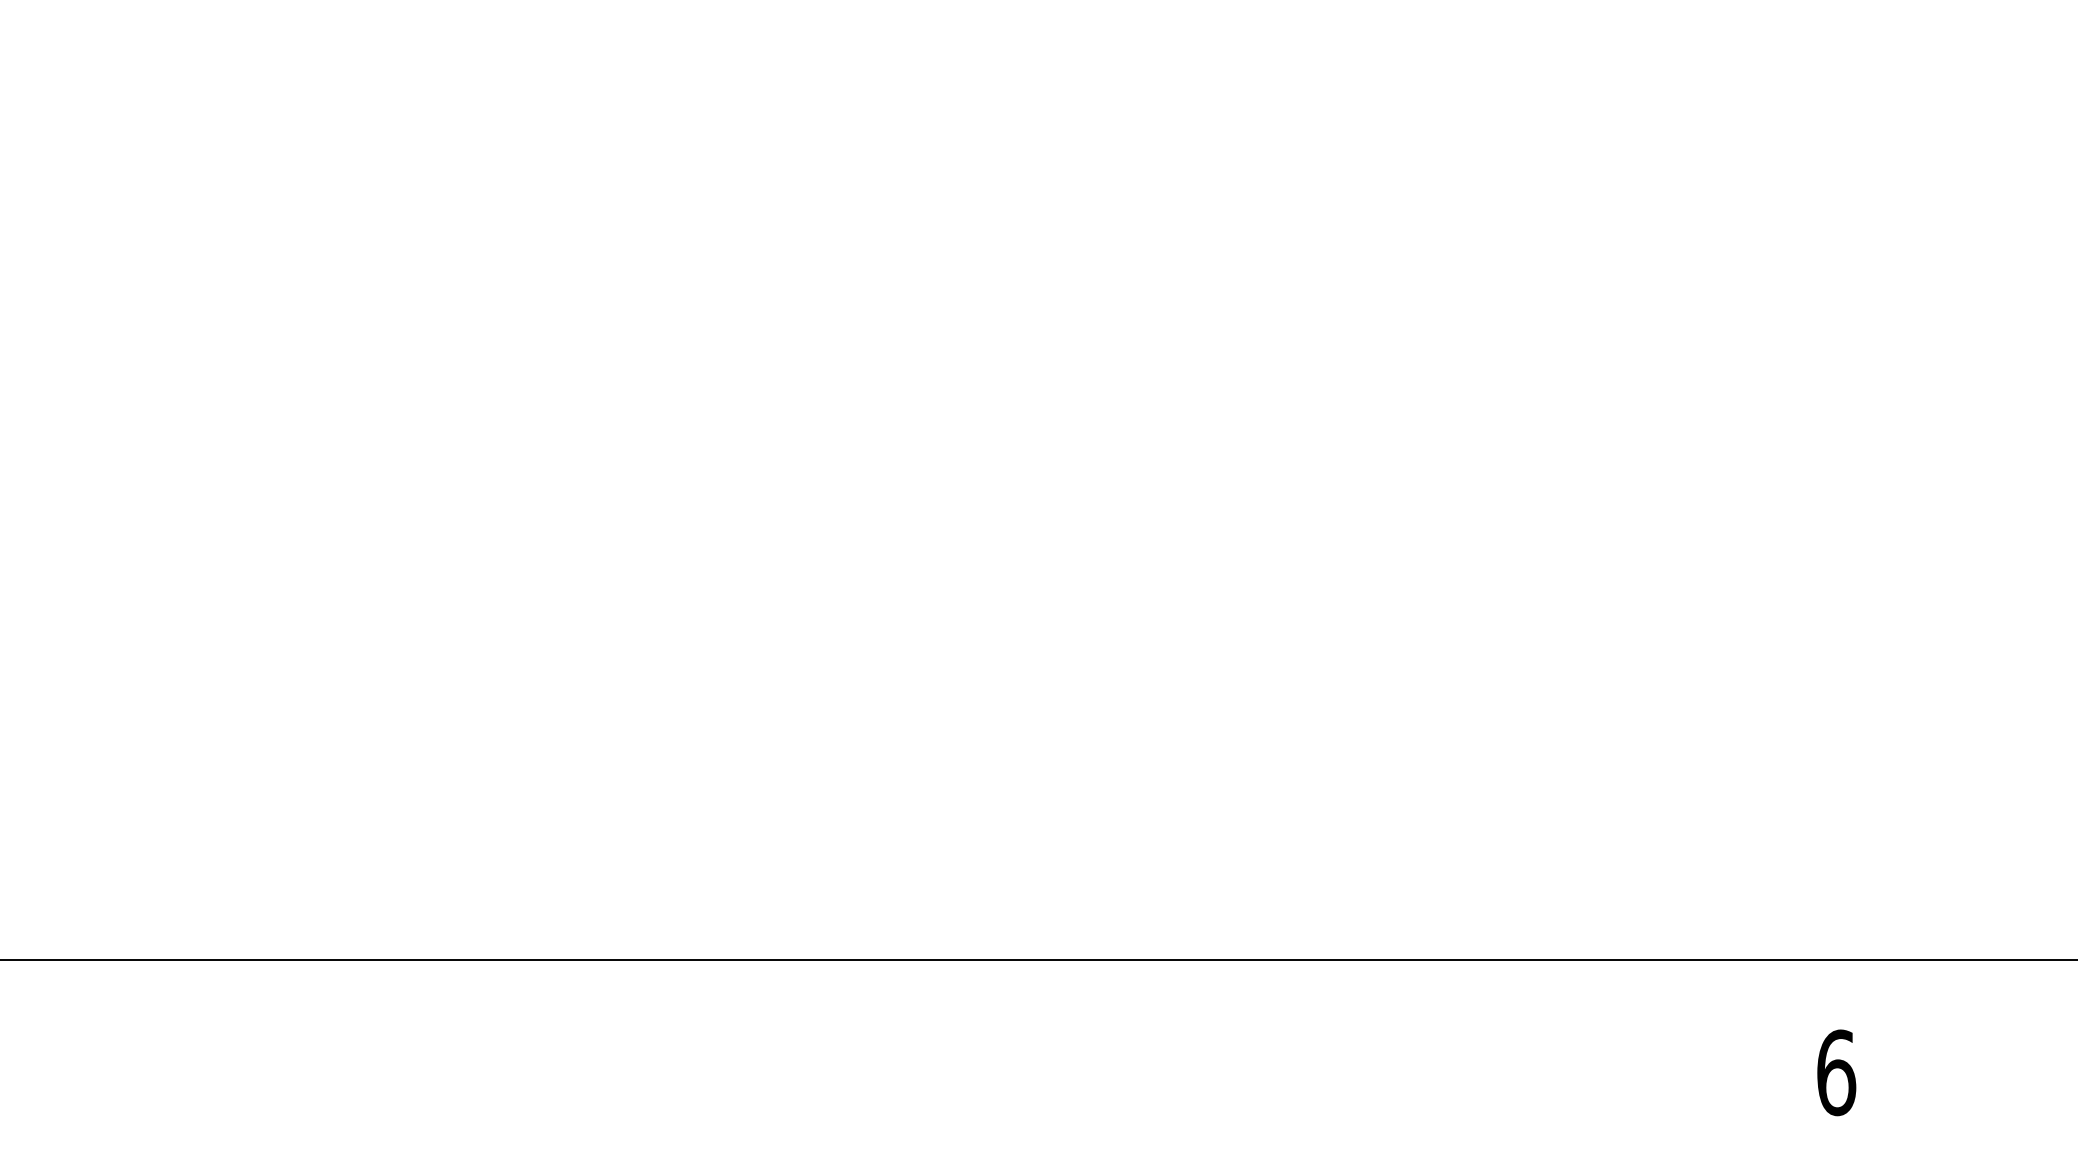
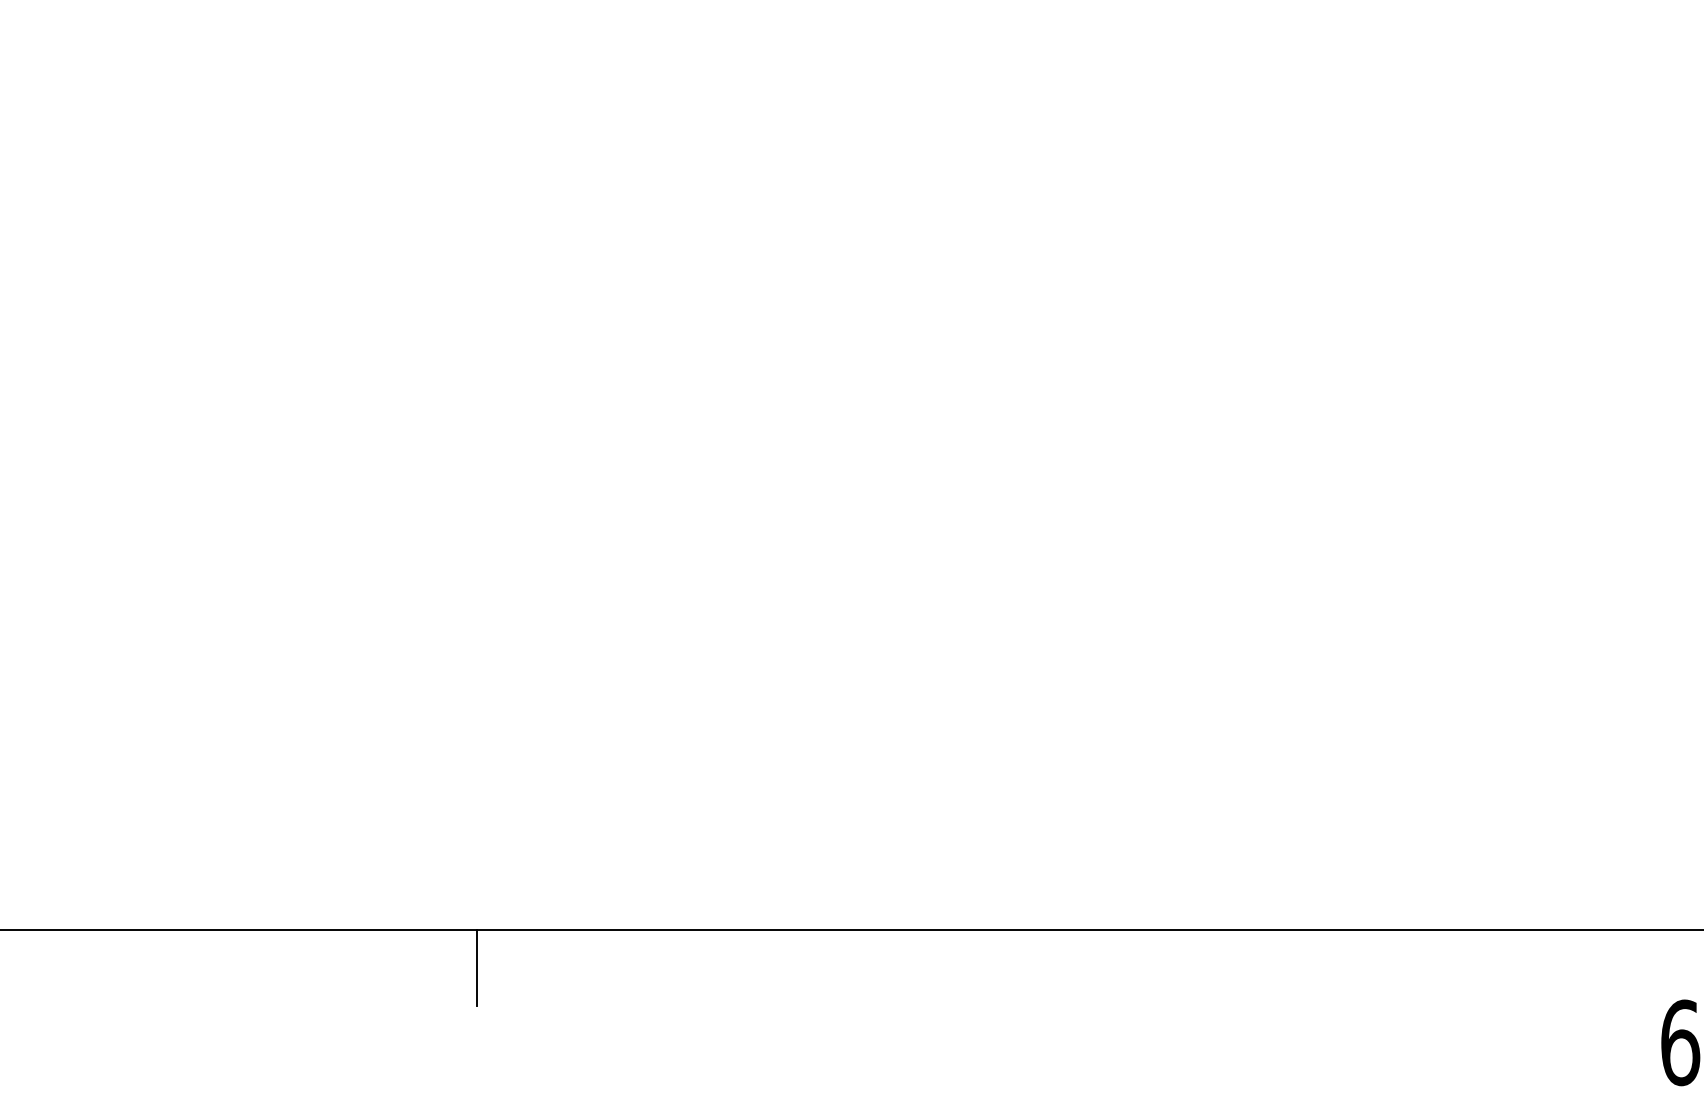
line: (633, 997) -> (477, 967), added

